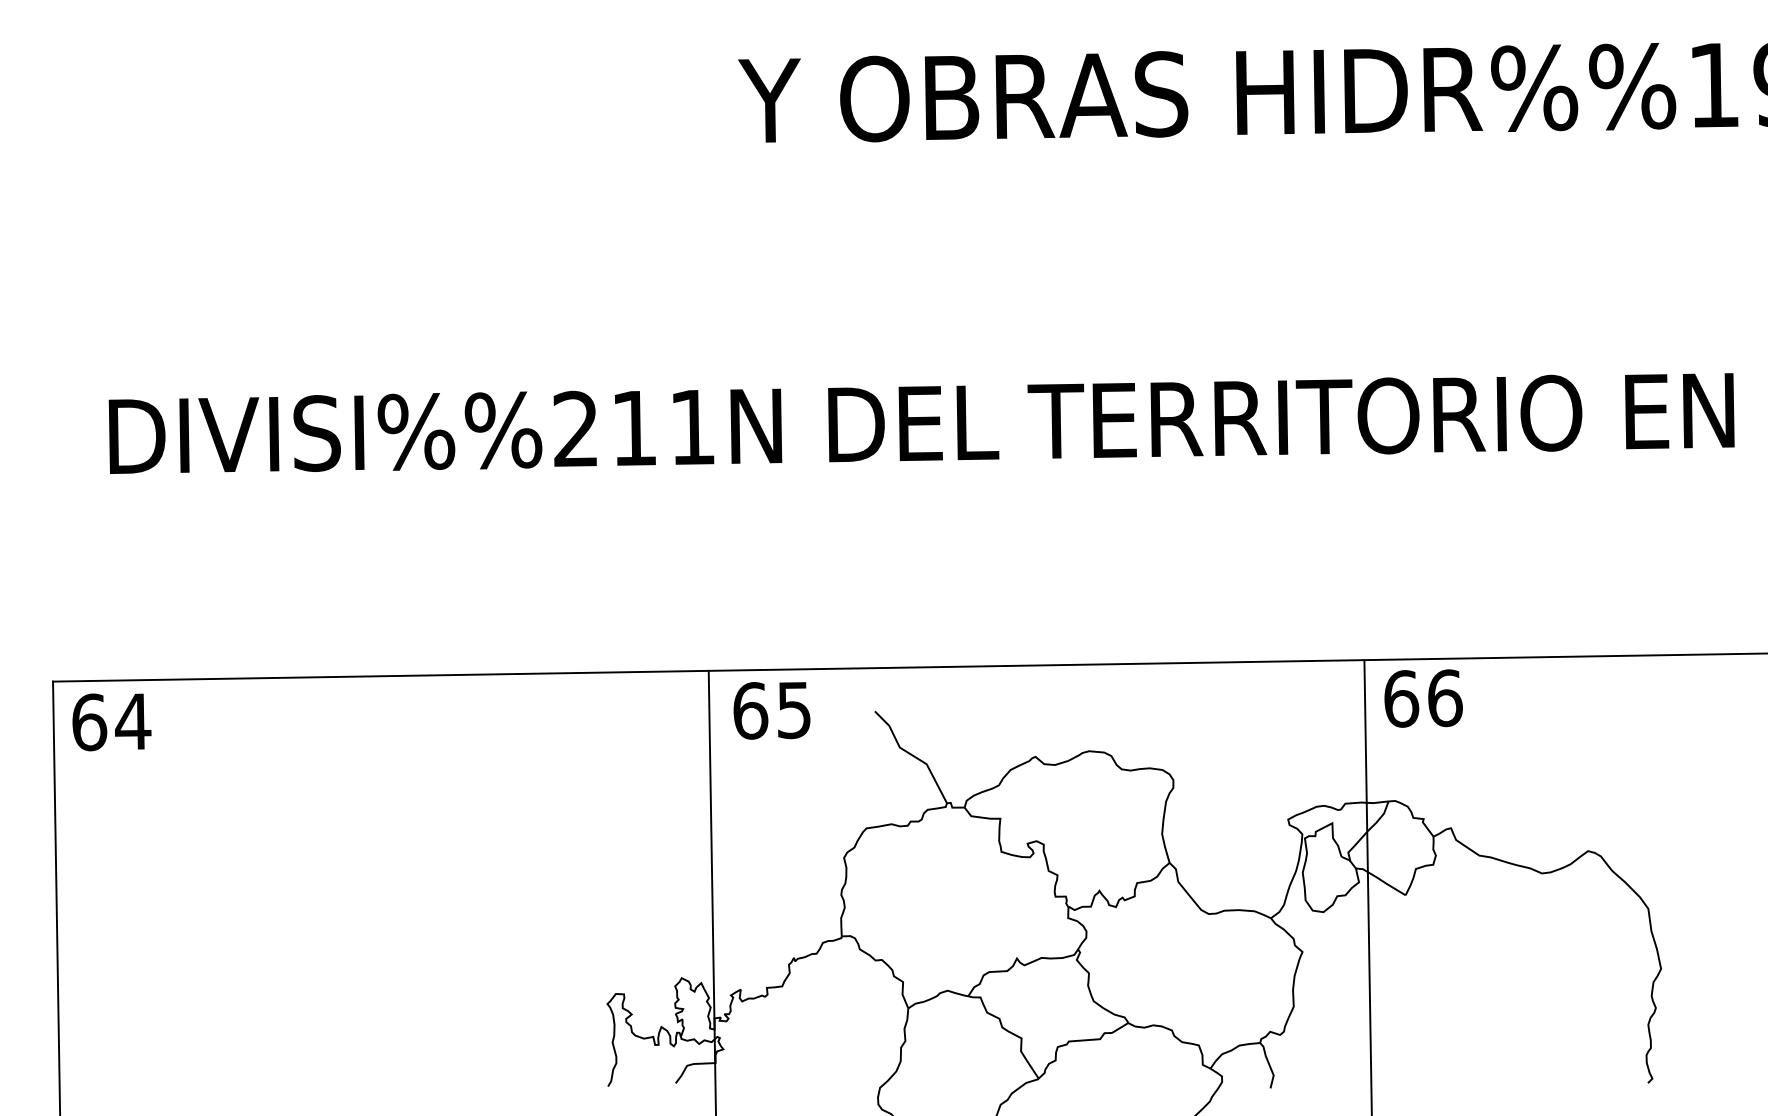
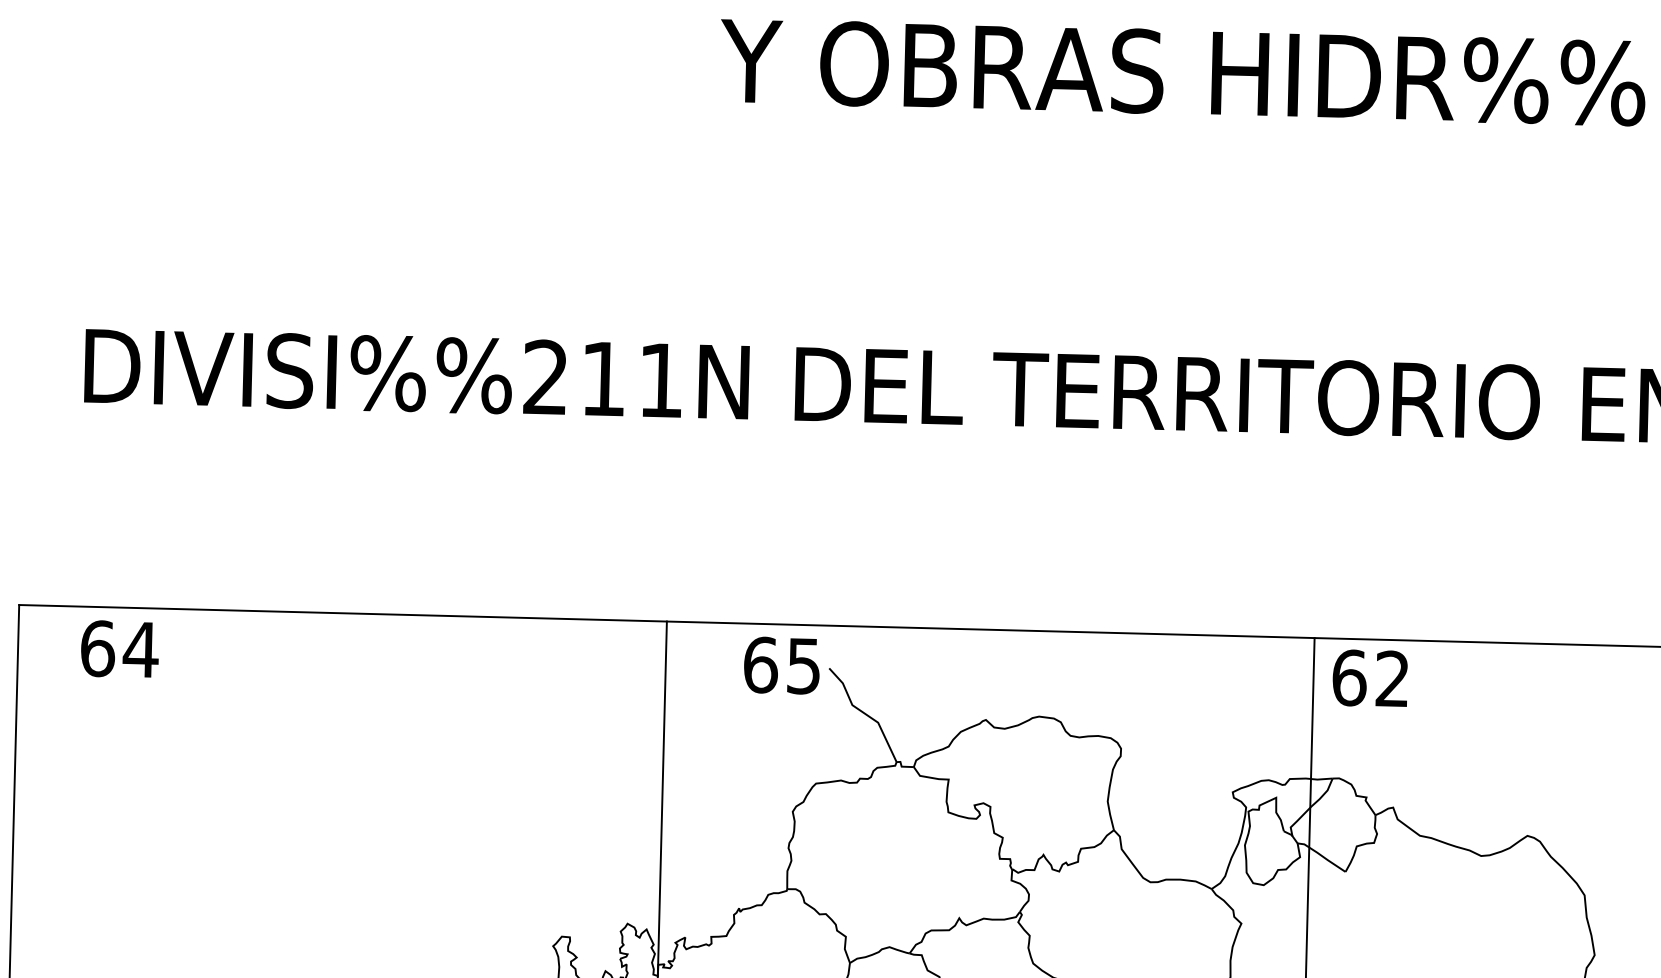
text: (1445, 698) -> (1393, 679), 66 -> 62
text: (771, 710) -> (781, 665), moved
text: (111, 722) -> (119, 649), moved

